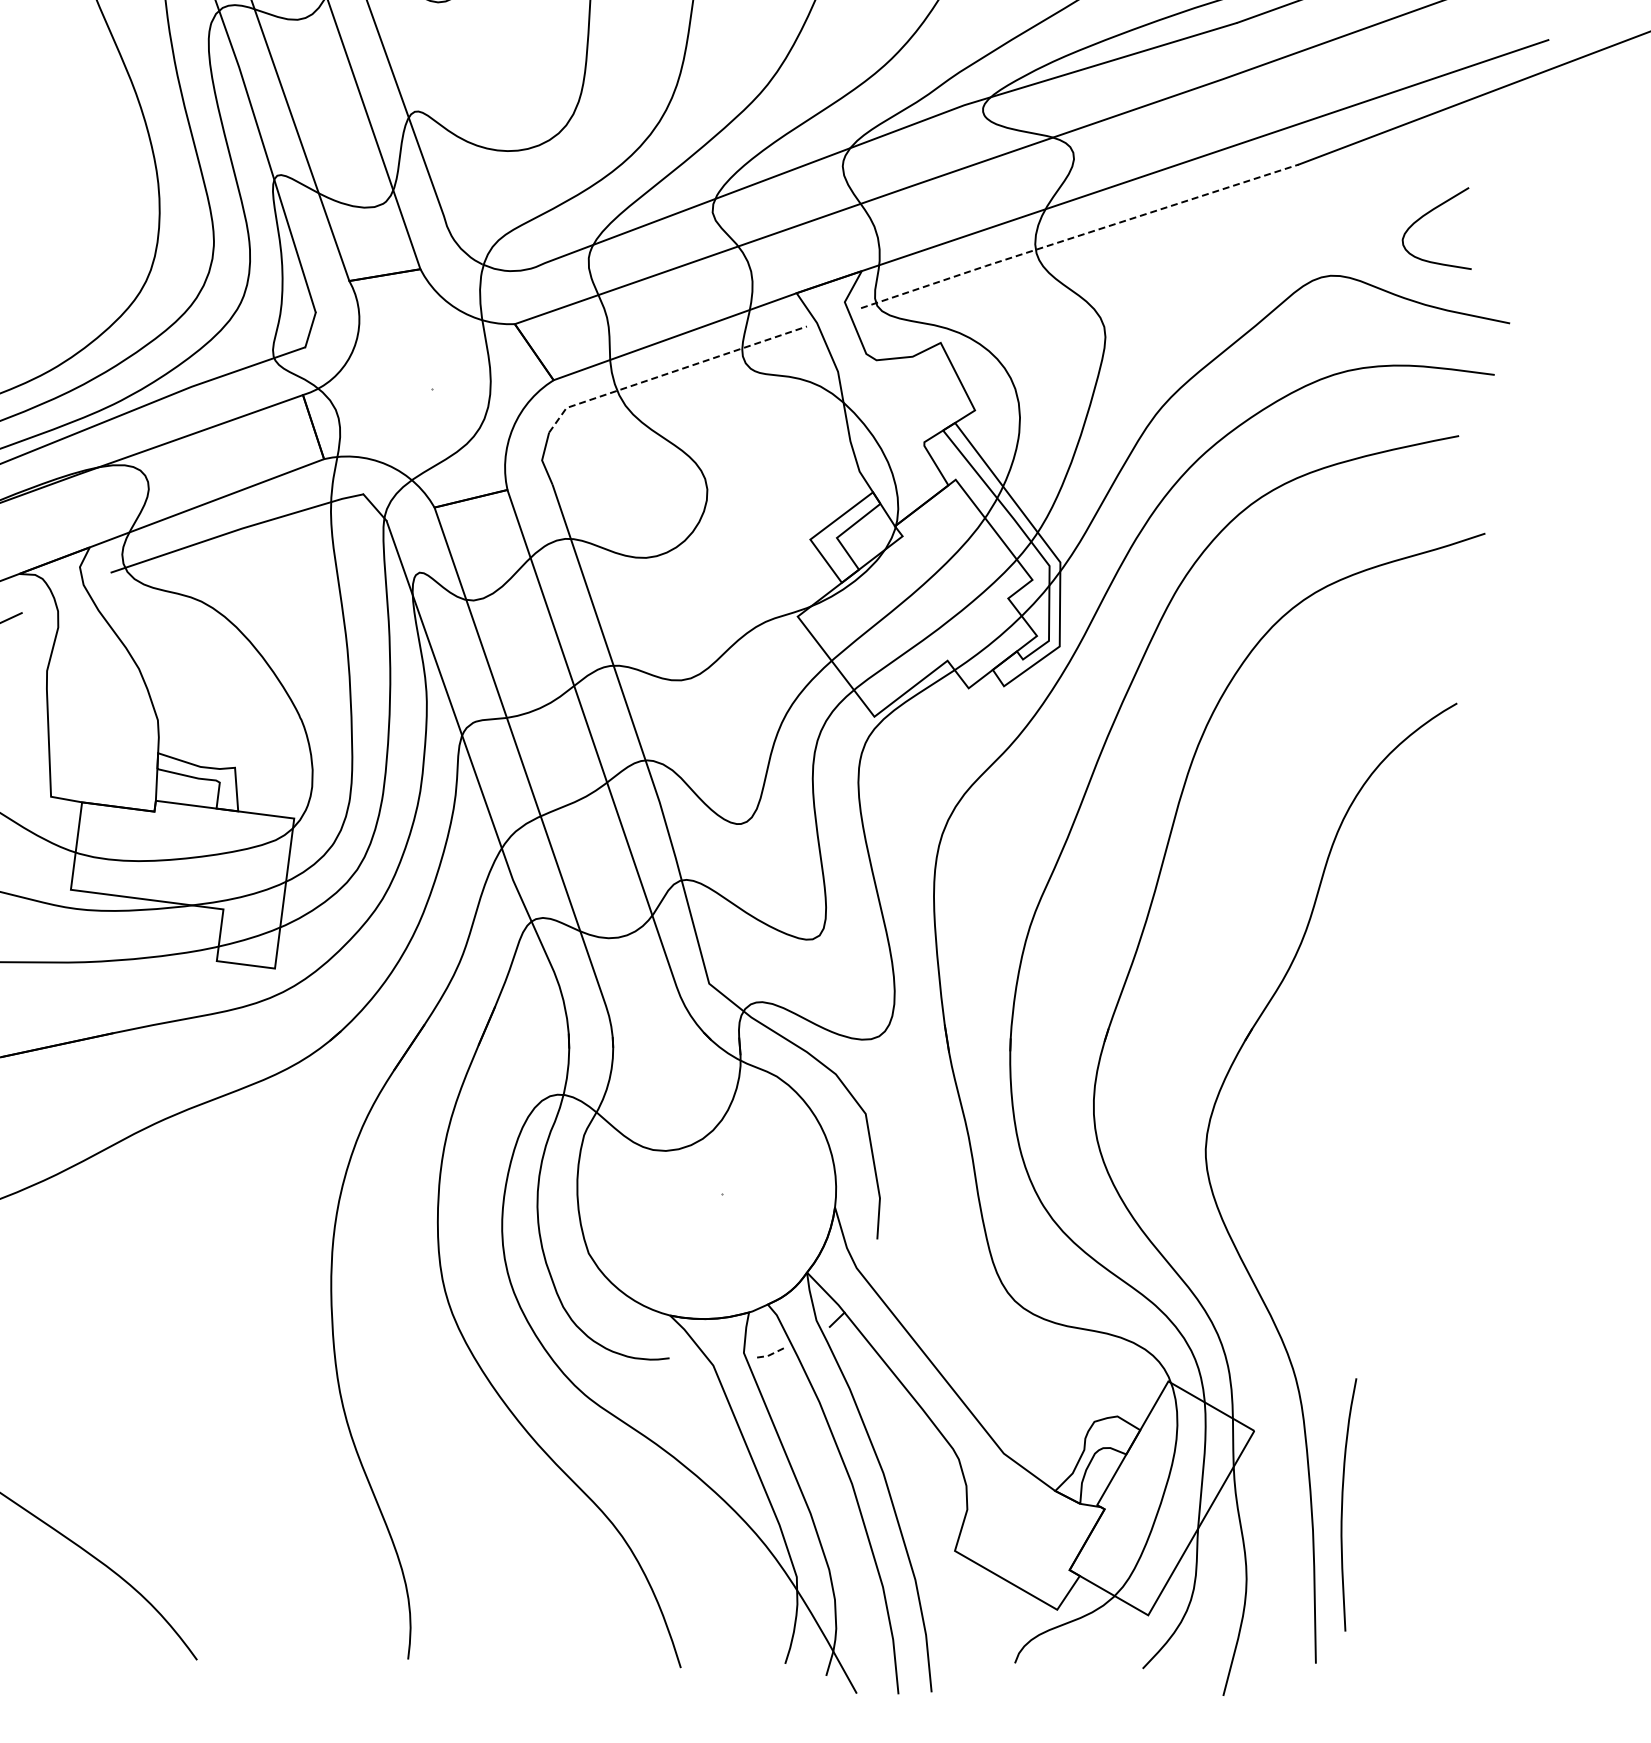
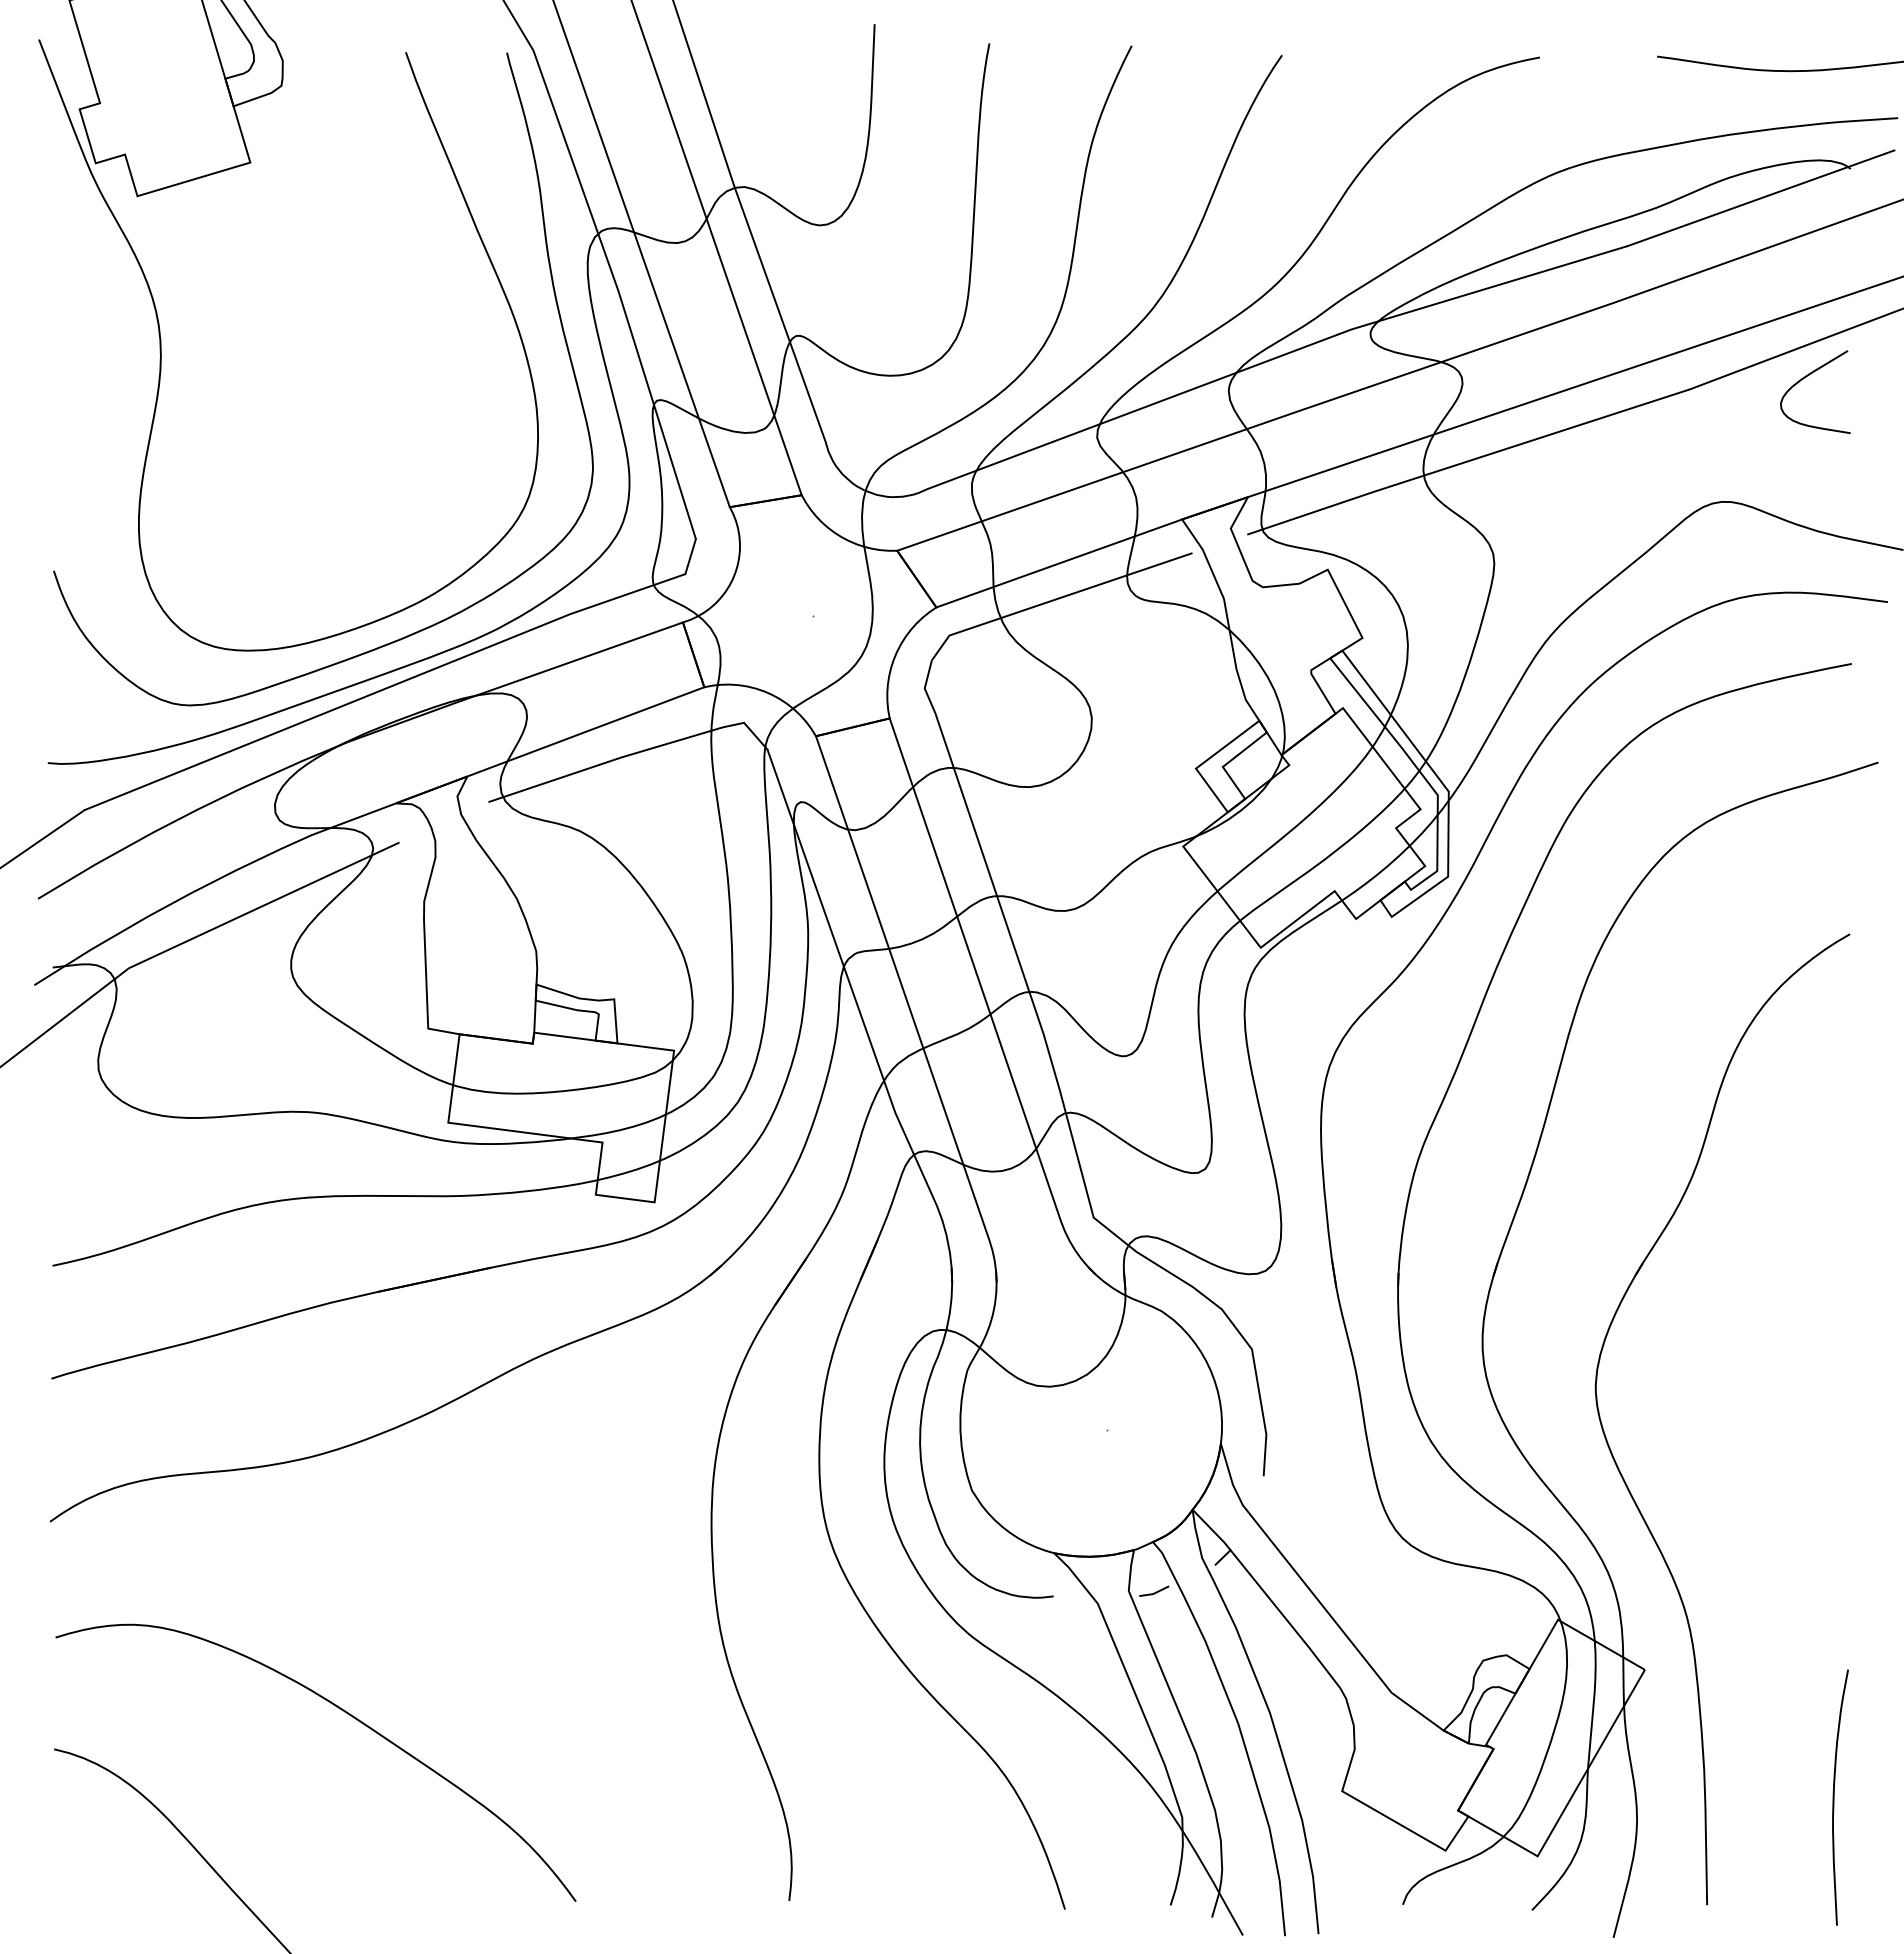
curve: (1427, 215) -> (1805, 378), moved
line: (1079, 235) -> (1468, 461), dashed -> solid
line: (672, 372) -> (1056, 599), dashed -> solid
line: (769, 1355) -> (1154, 1593), dashed -> solid
curve: (1342, 1504) -> (1834, 1797), moved

